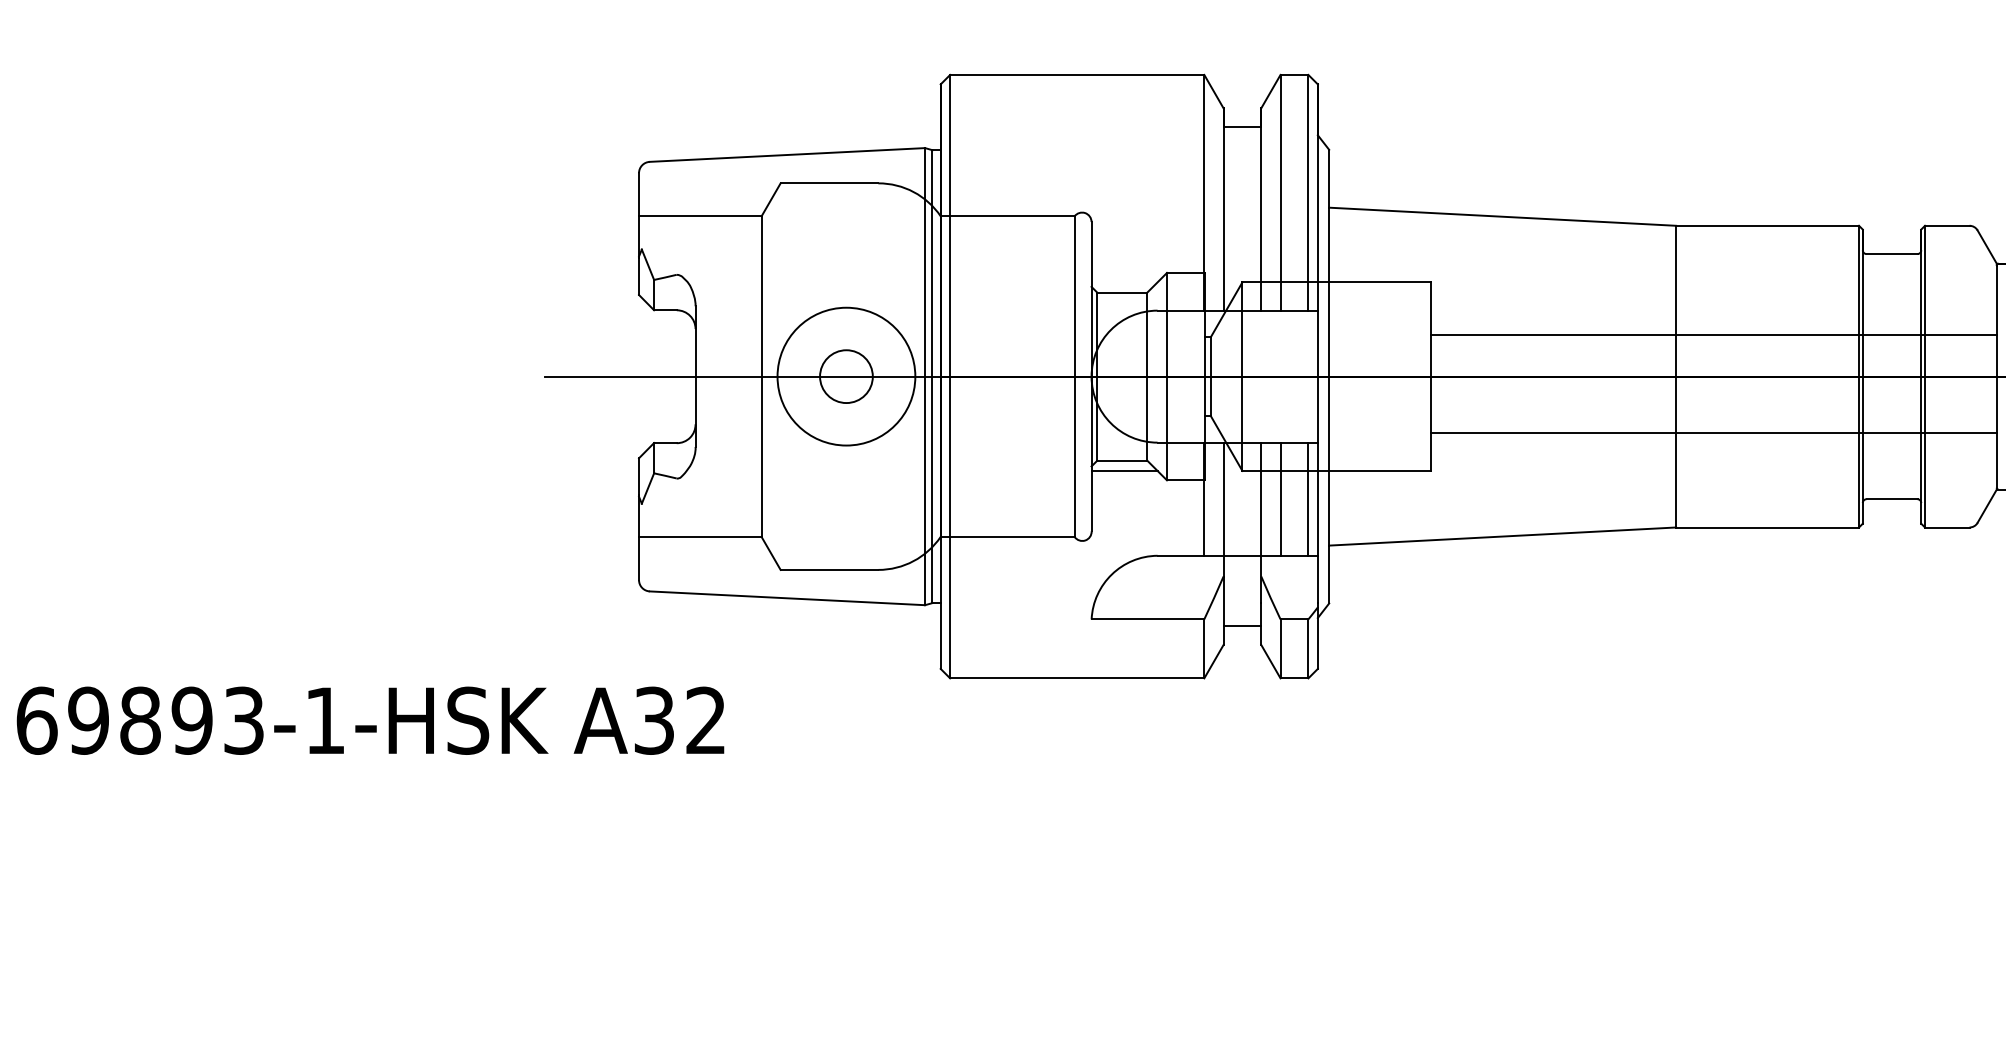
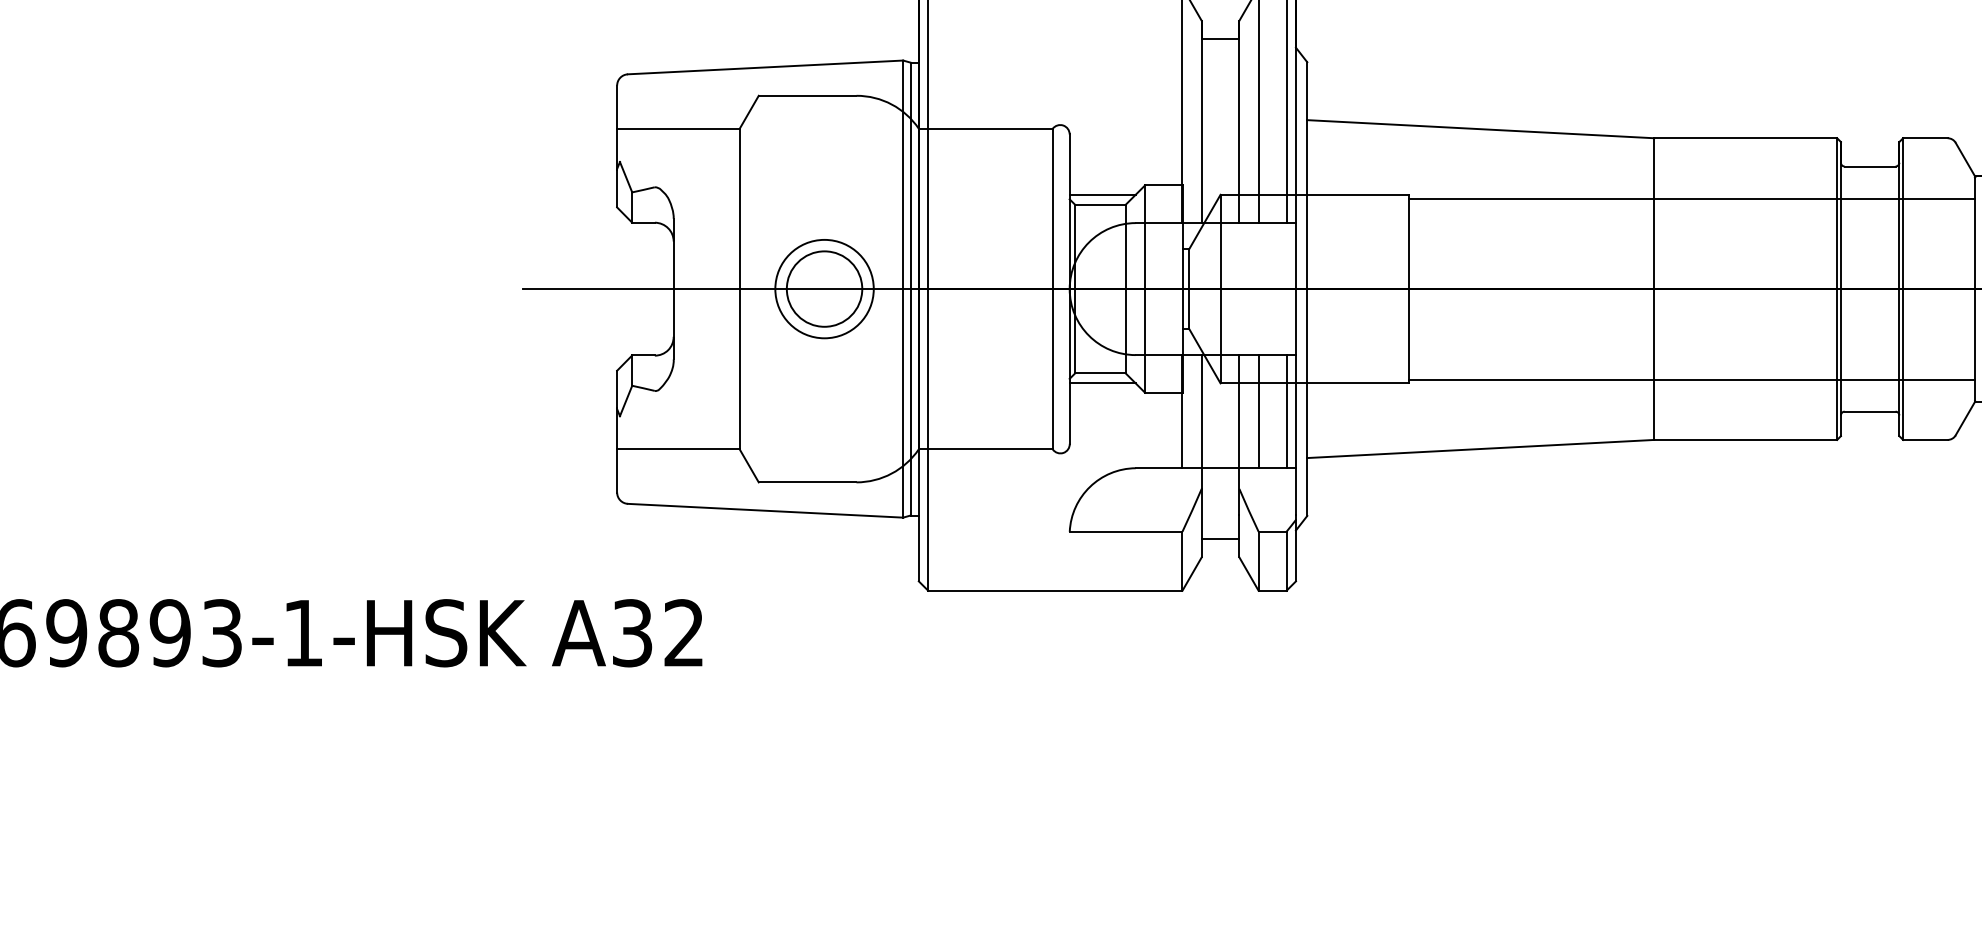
line: (1124, 282) -> (1102, 194), added
line: (1713, 335) -> (1691, 198), moved
circle: (846, 376) -> (824, 288), size x0.71
circle: (846, 376) -> (824, 288), size x1.43
line: (1713, 433) -> (1691, 379), moved

